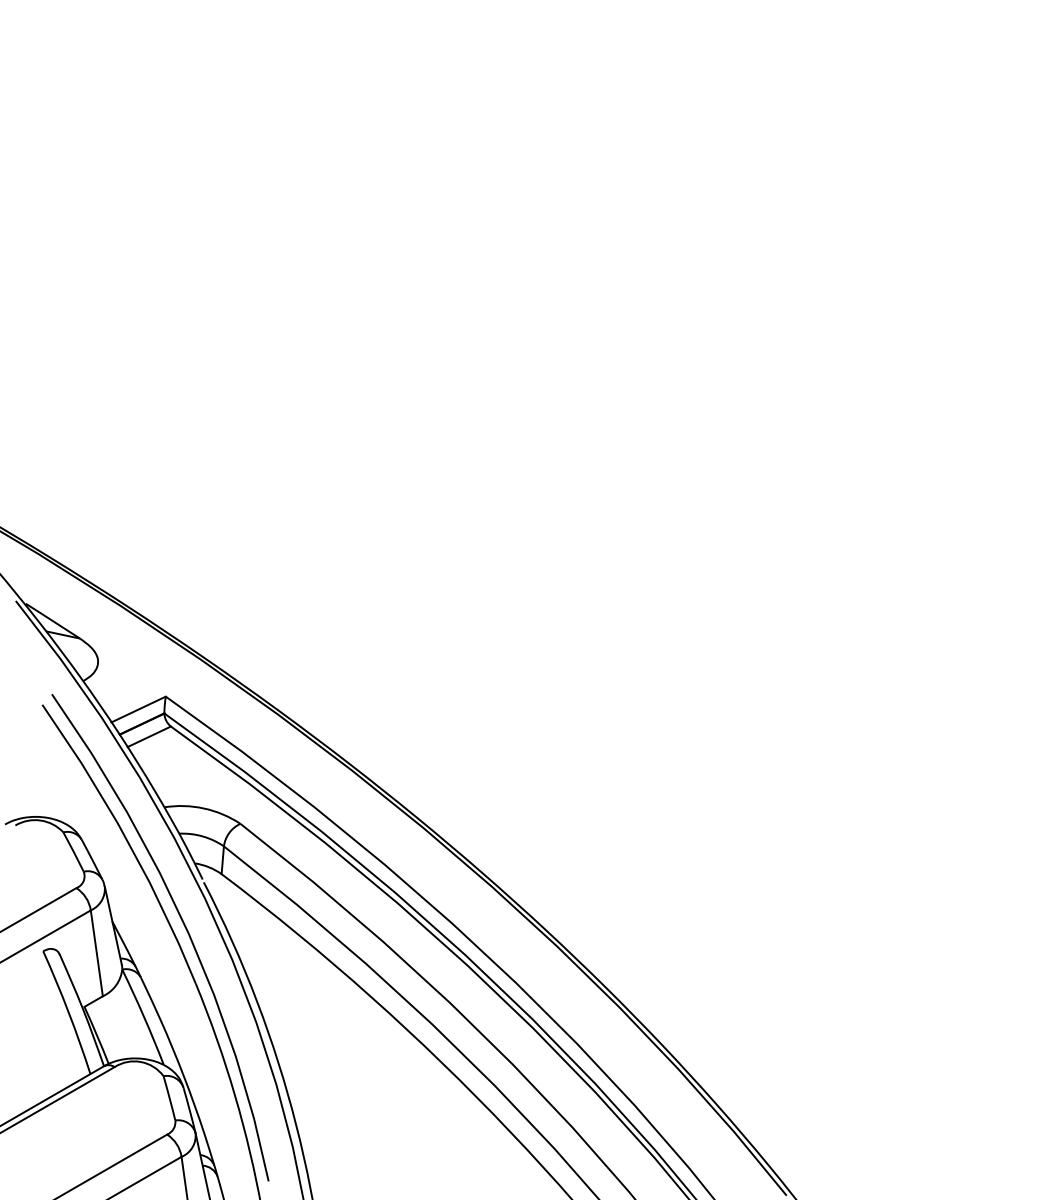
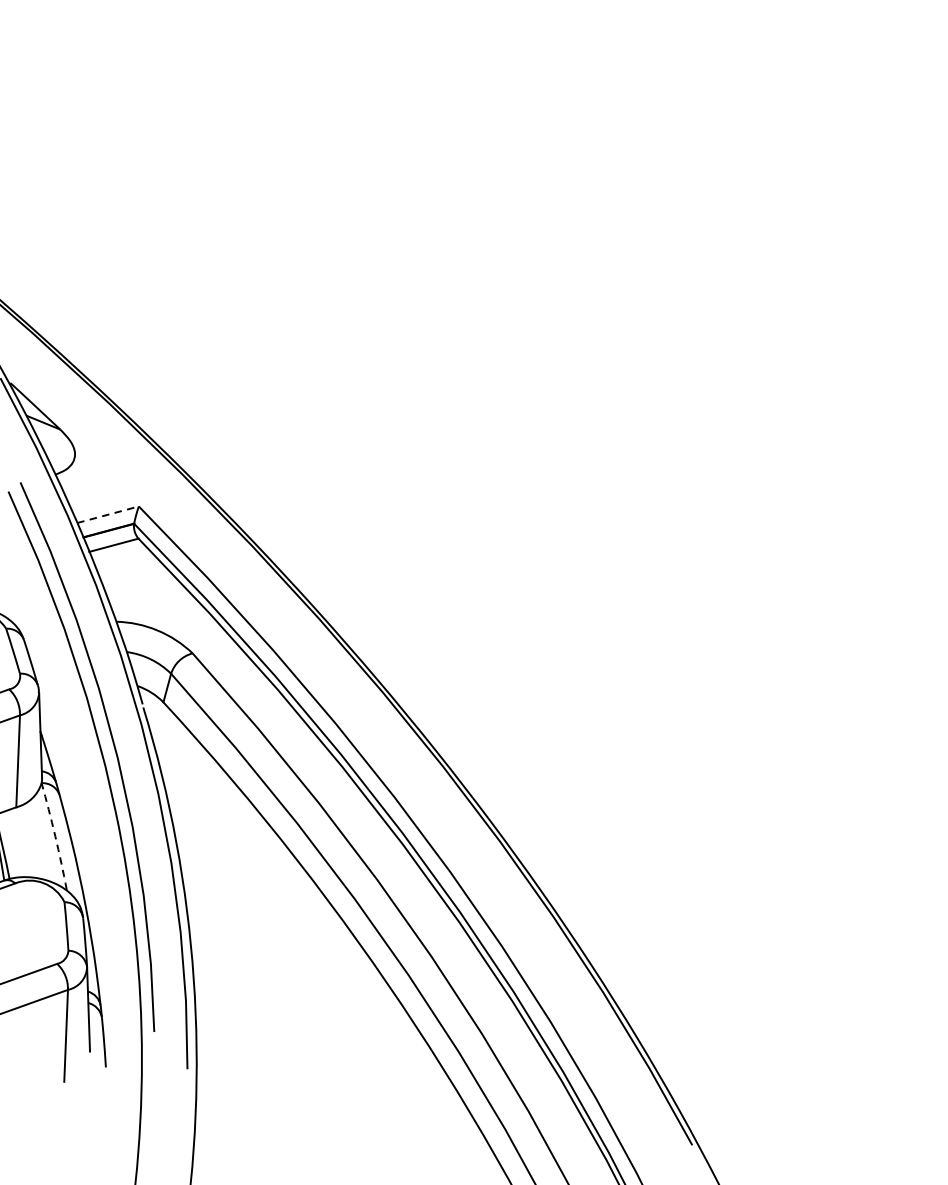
line: (139, 709) -> (108, 514), solid -> dashed
arc: (143, 1016) -> (54, 836), solid -> dashed

